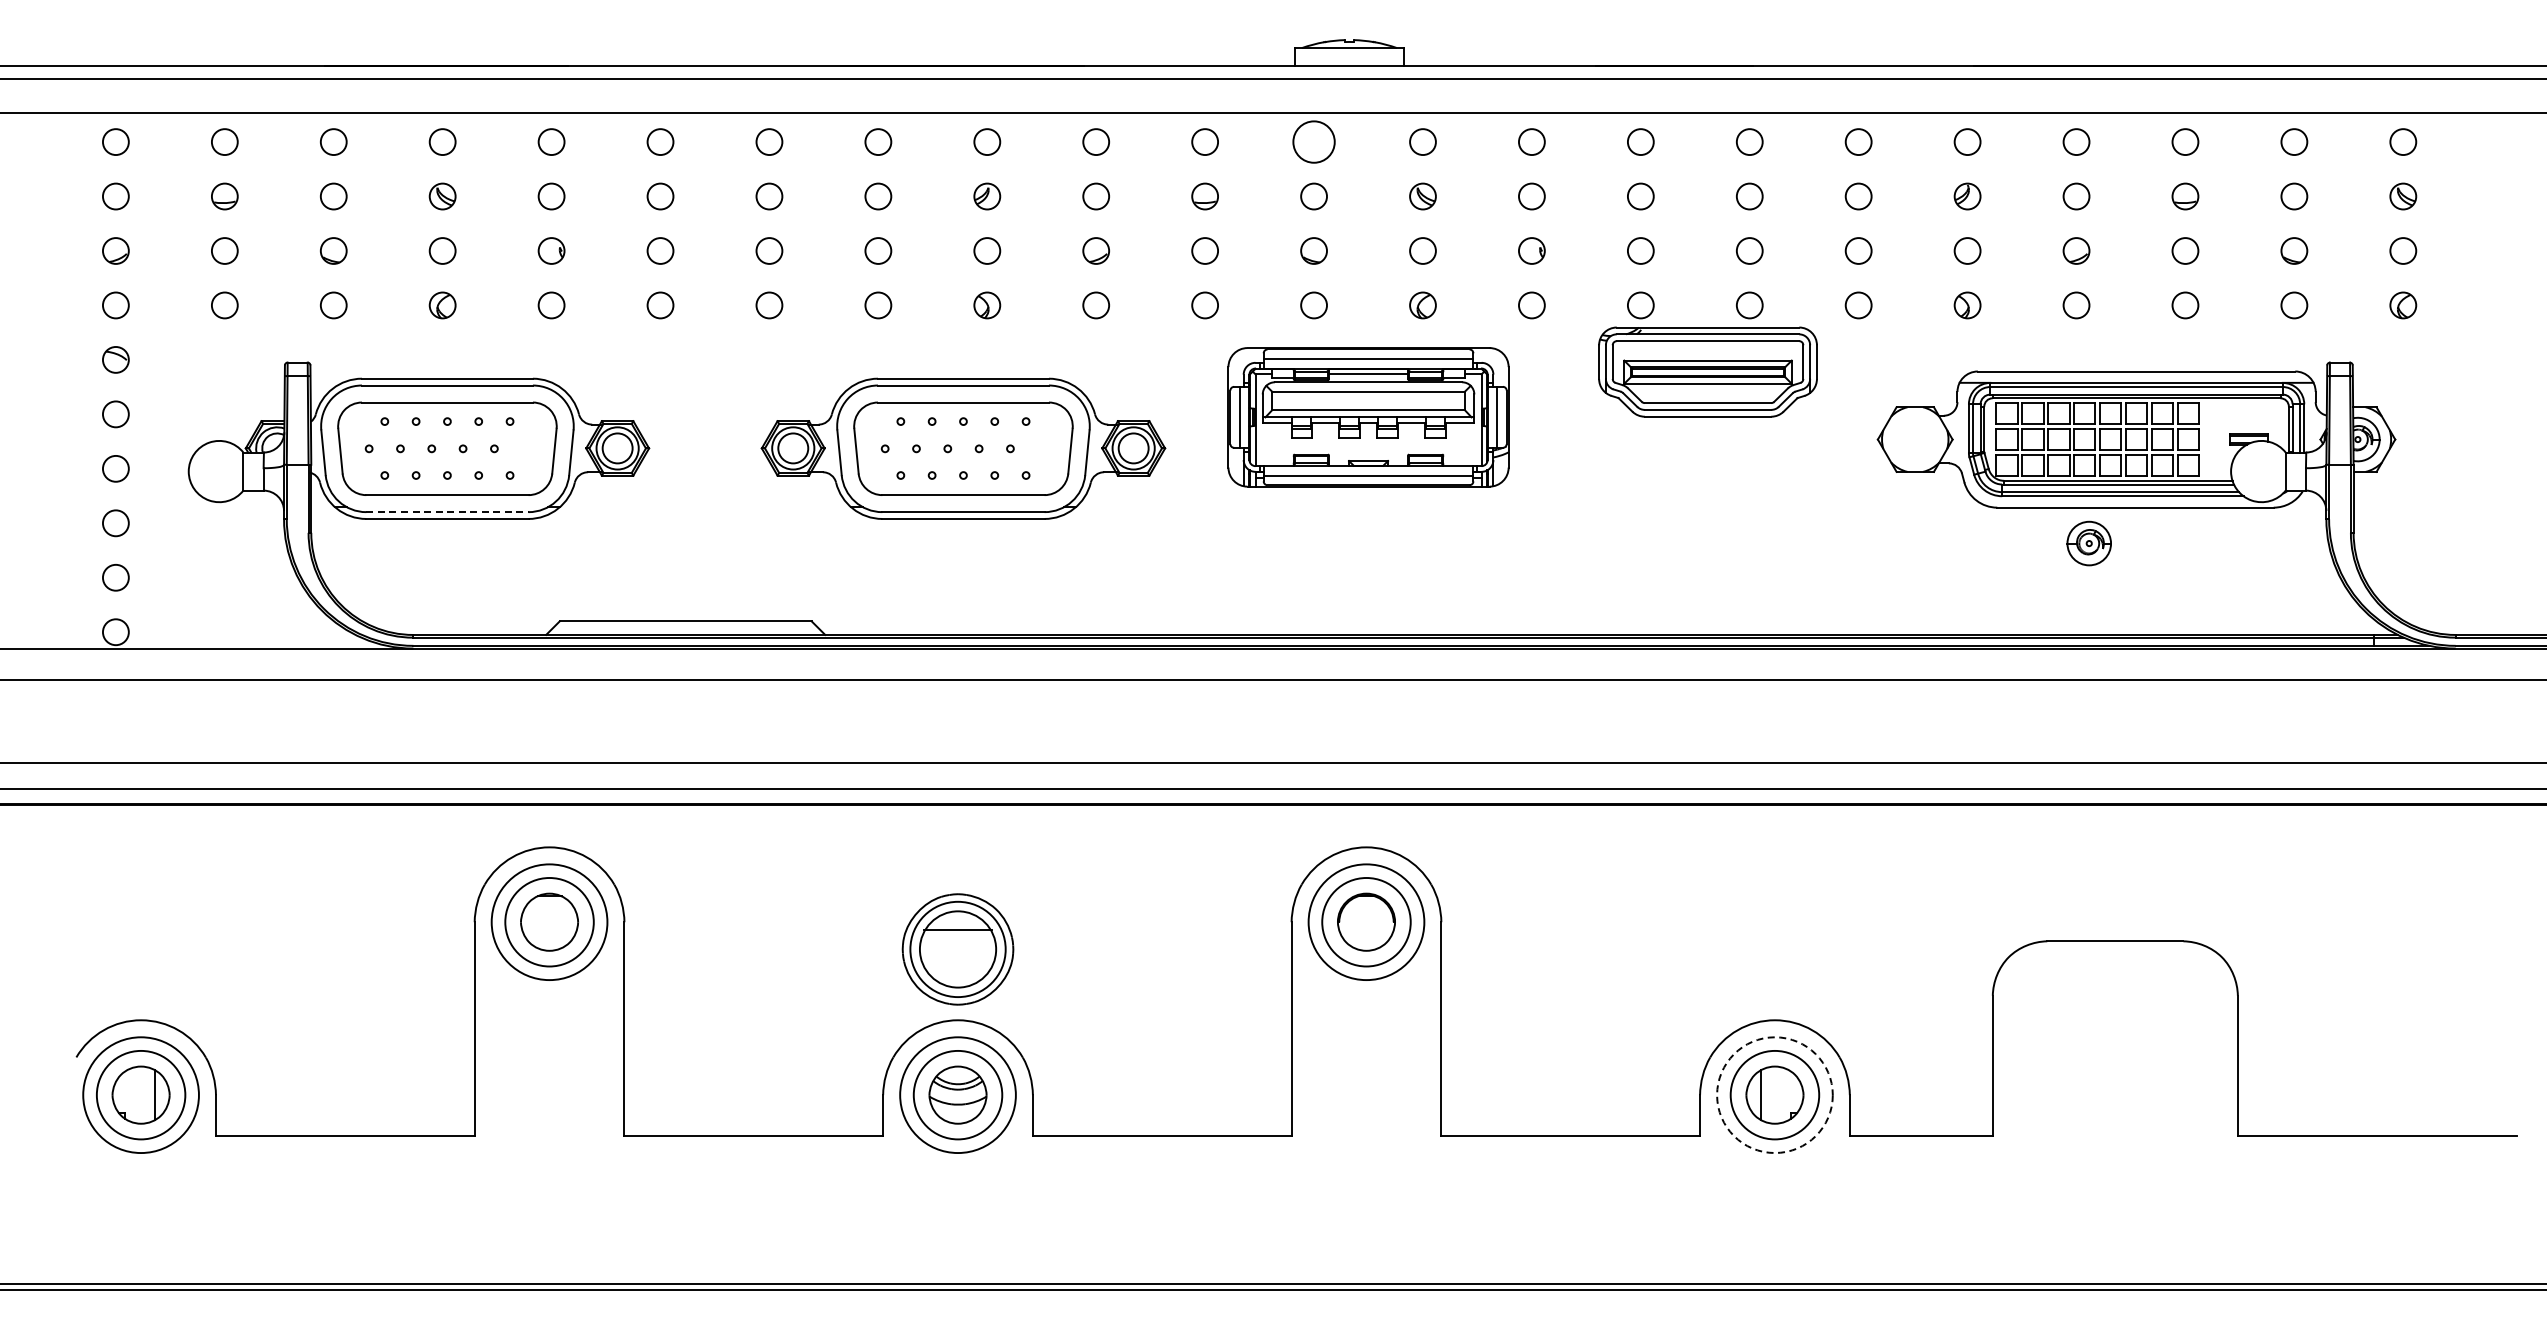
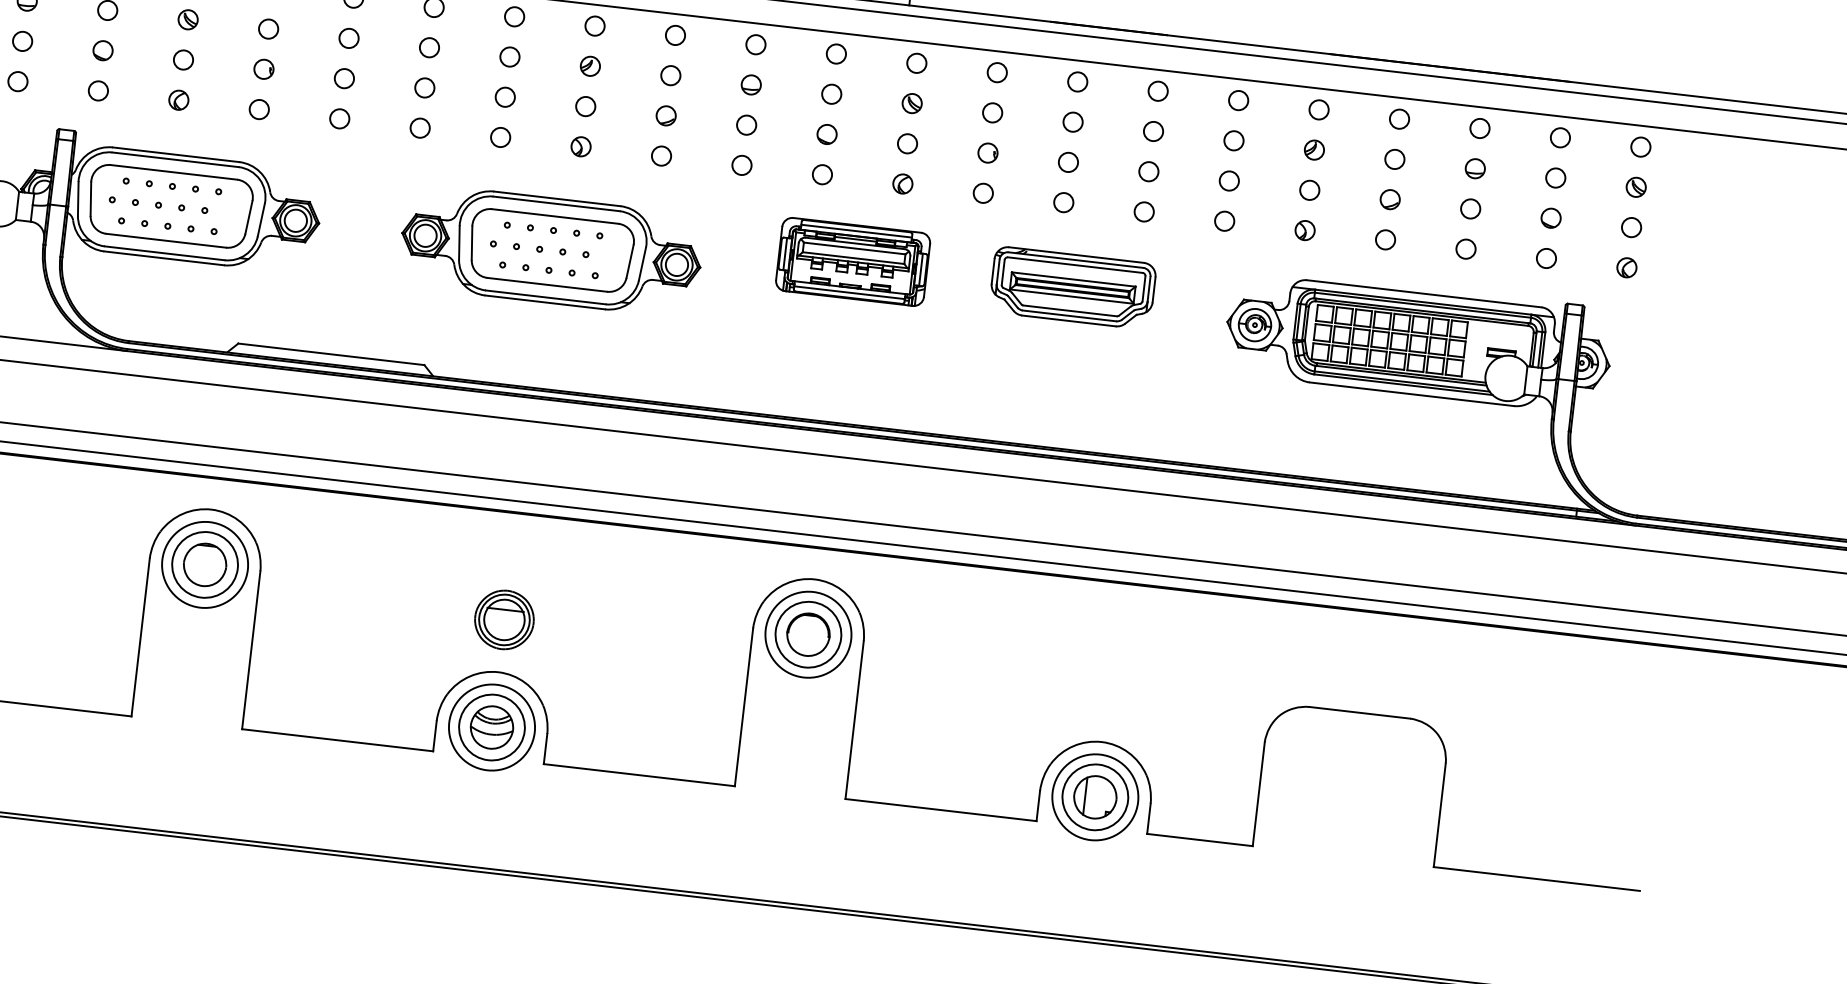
circle: (1314, 142) -> (836, 54), size x0.62
part: (1707, 371) -> (1072, 287), moved
part: (1368, 416) -> (853, 261), size x0.71
line: (447, 512) -> (164, 253), dashed -> solid
part: (2088, 543) -> (1254, 325), moved
part: (957, 949) -> (504, 619), size x0.71
circle: (1774, 1095) -> (1094, 797), dashed -> solid

